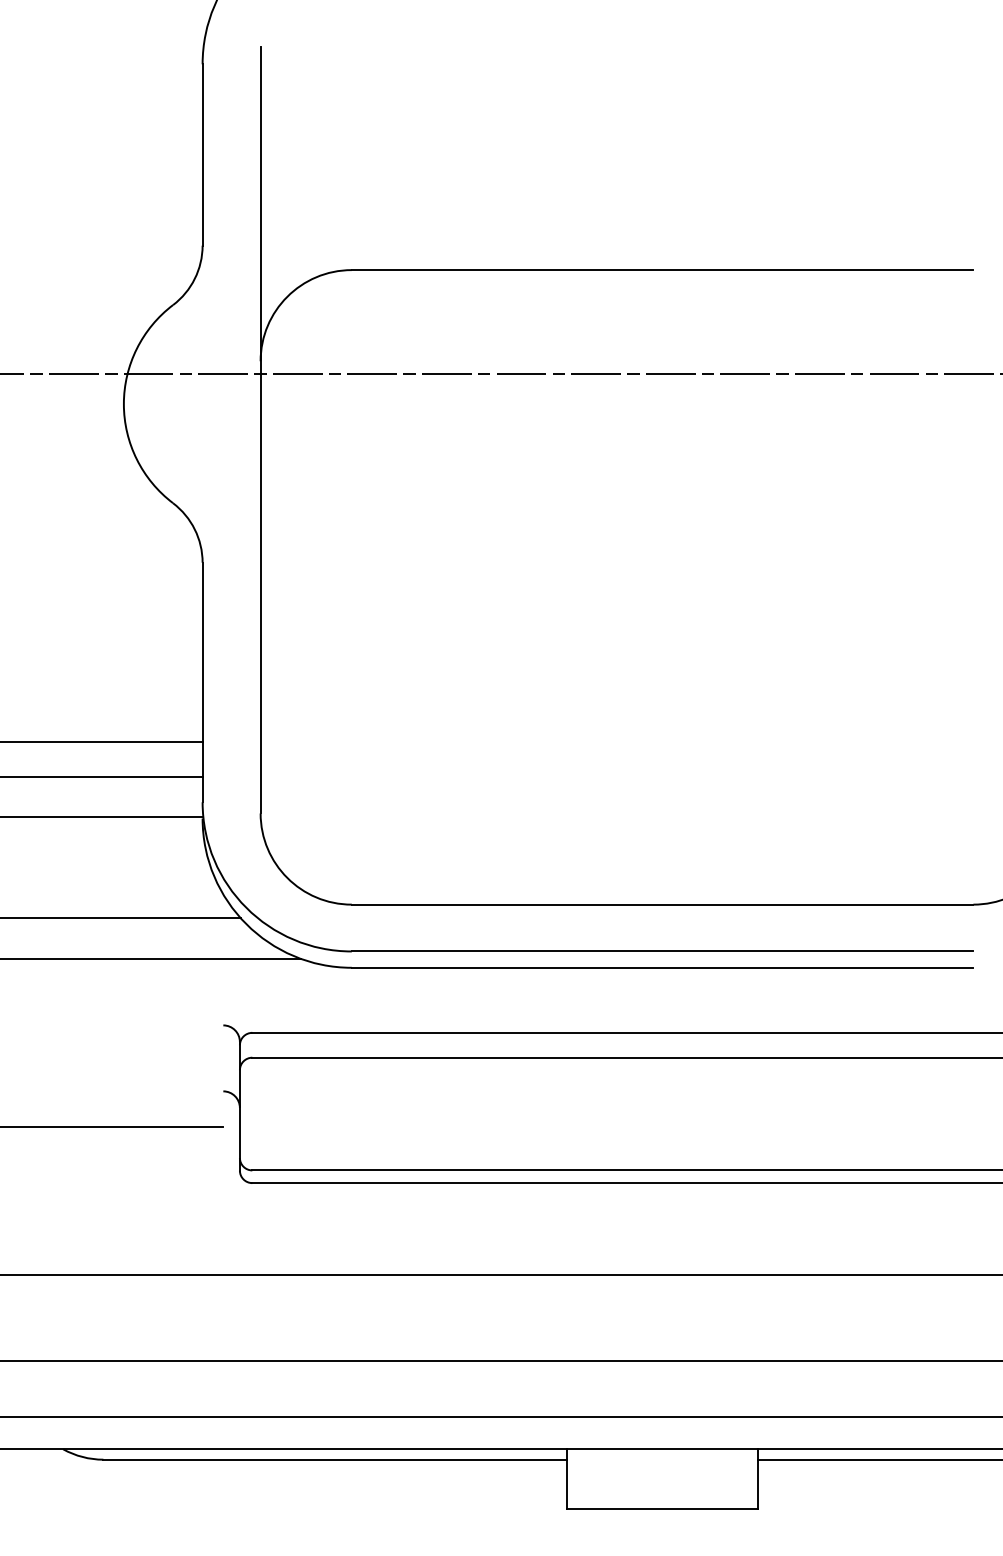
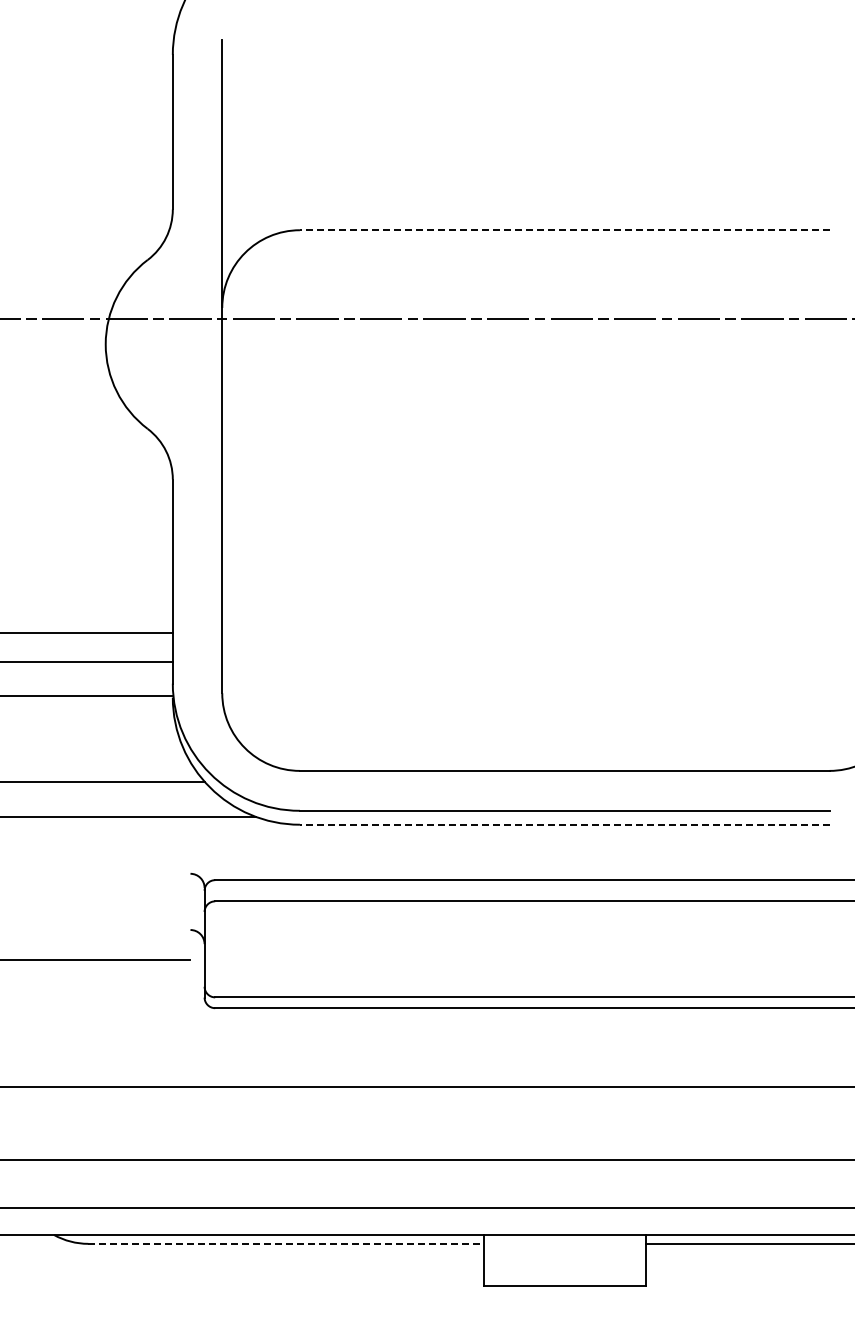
line: (662, 270) -> (564, 230), solid -> dashed
line: (662, 967) -> (564, 824), solid -> dashed
line: (334, 1459) -> (285, 1243), solid -> dashed

